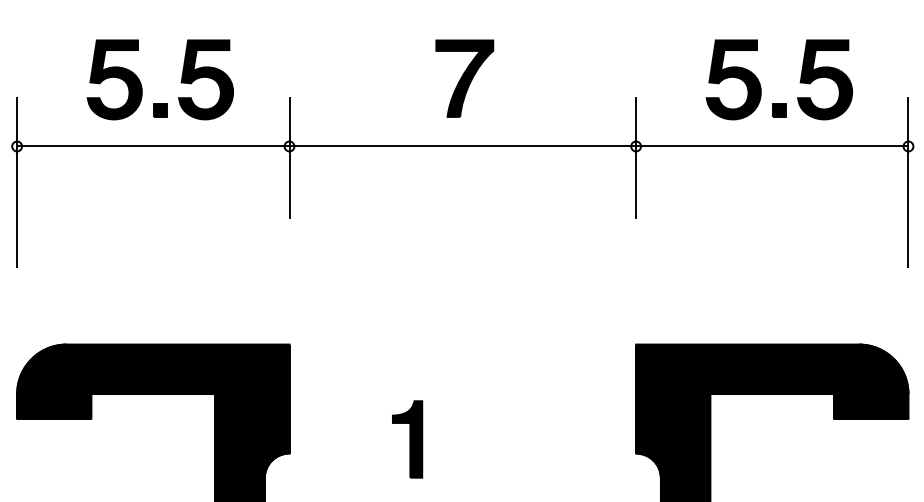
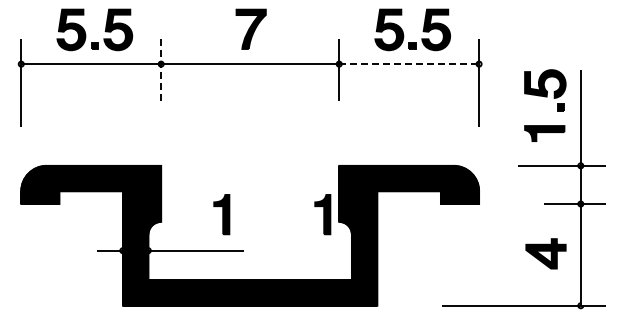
line: (772, 147) -> (409, 64), solid -> dashed
line: (290, 156) -> (161, 69), solid -> dashed
part: (603, 439) -> (322, 214), added

